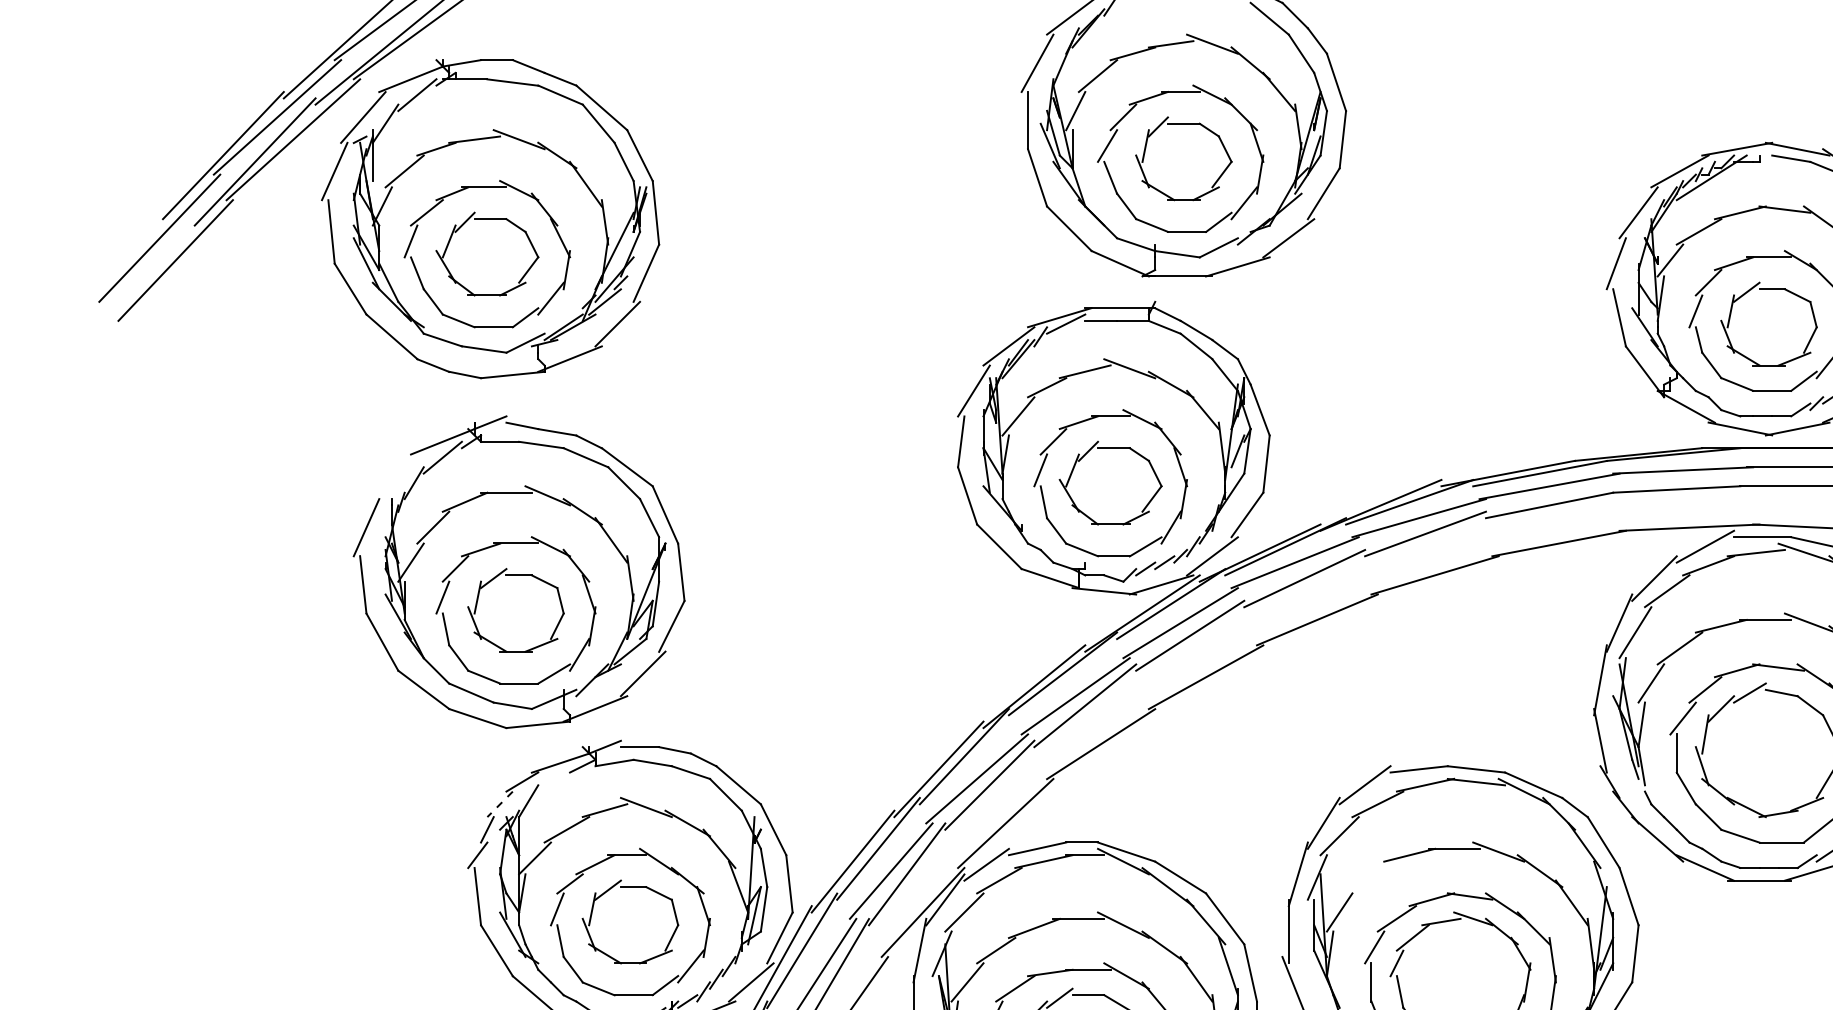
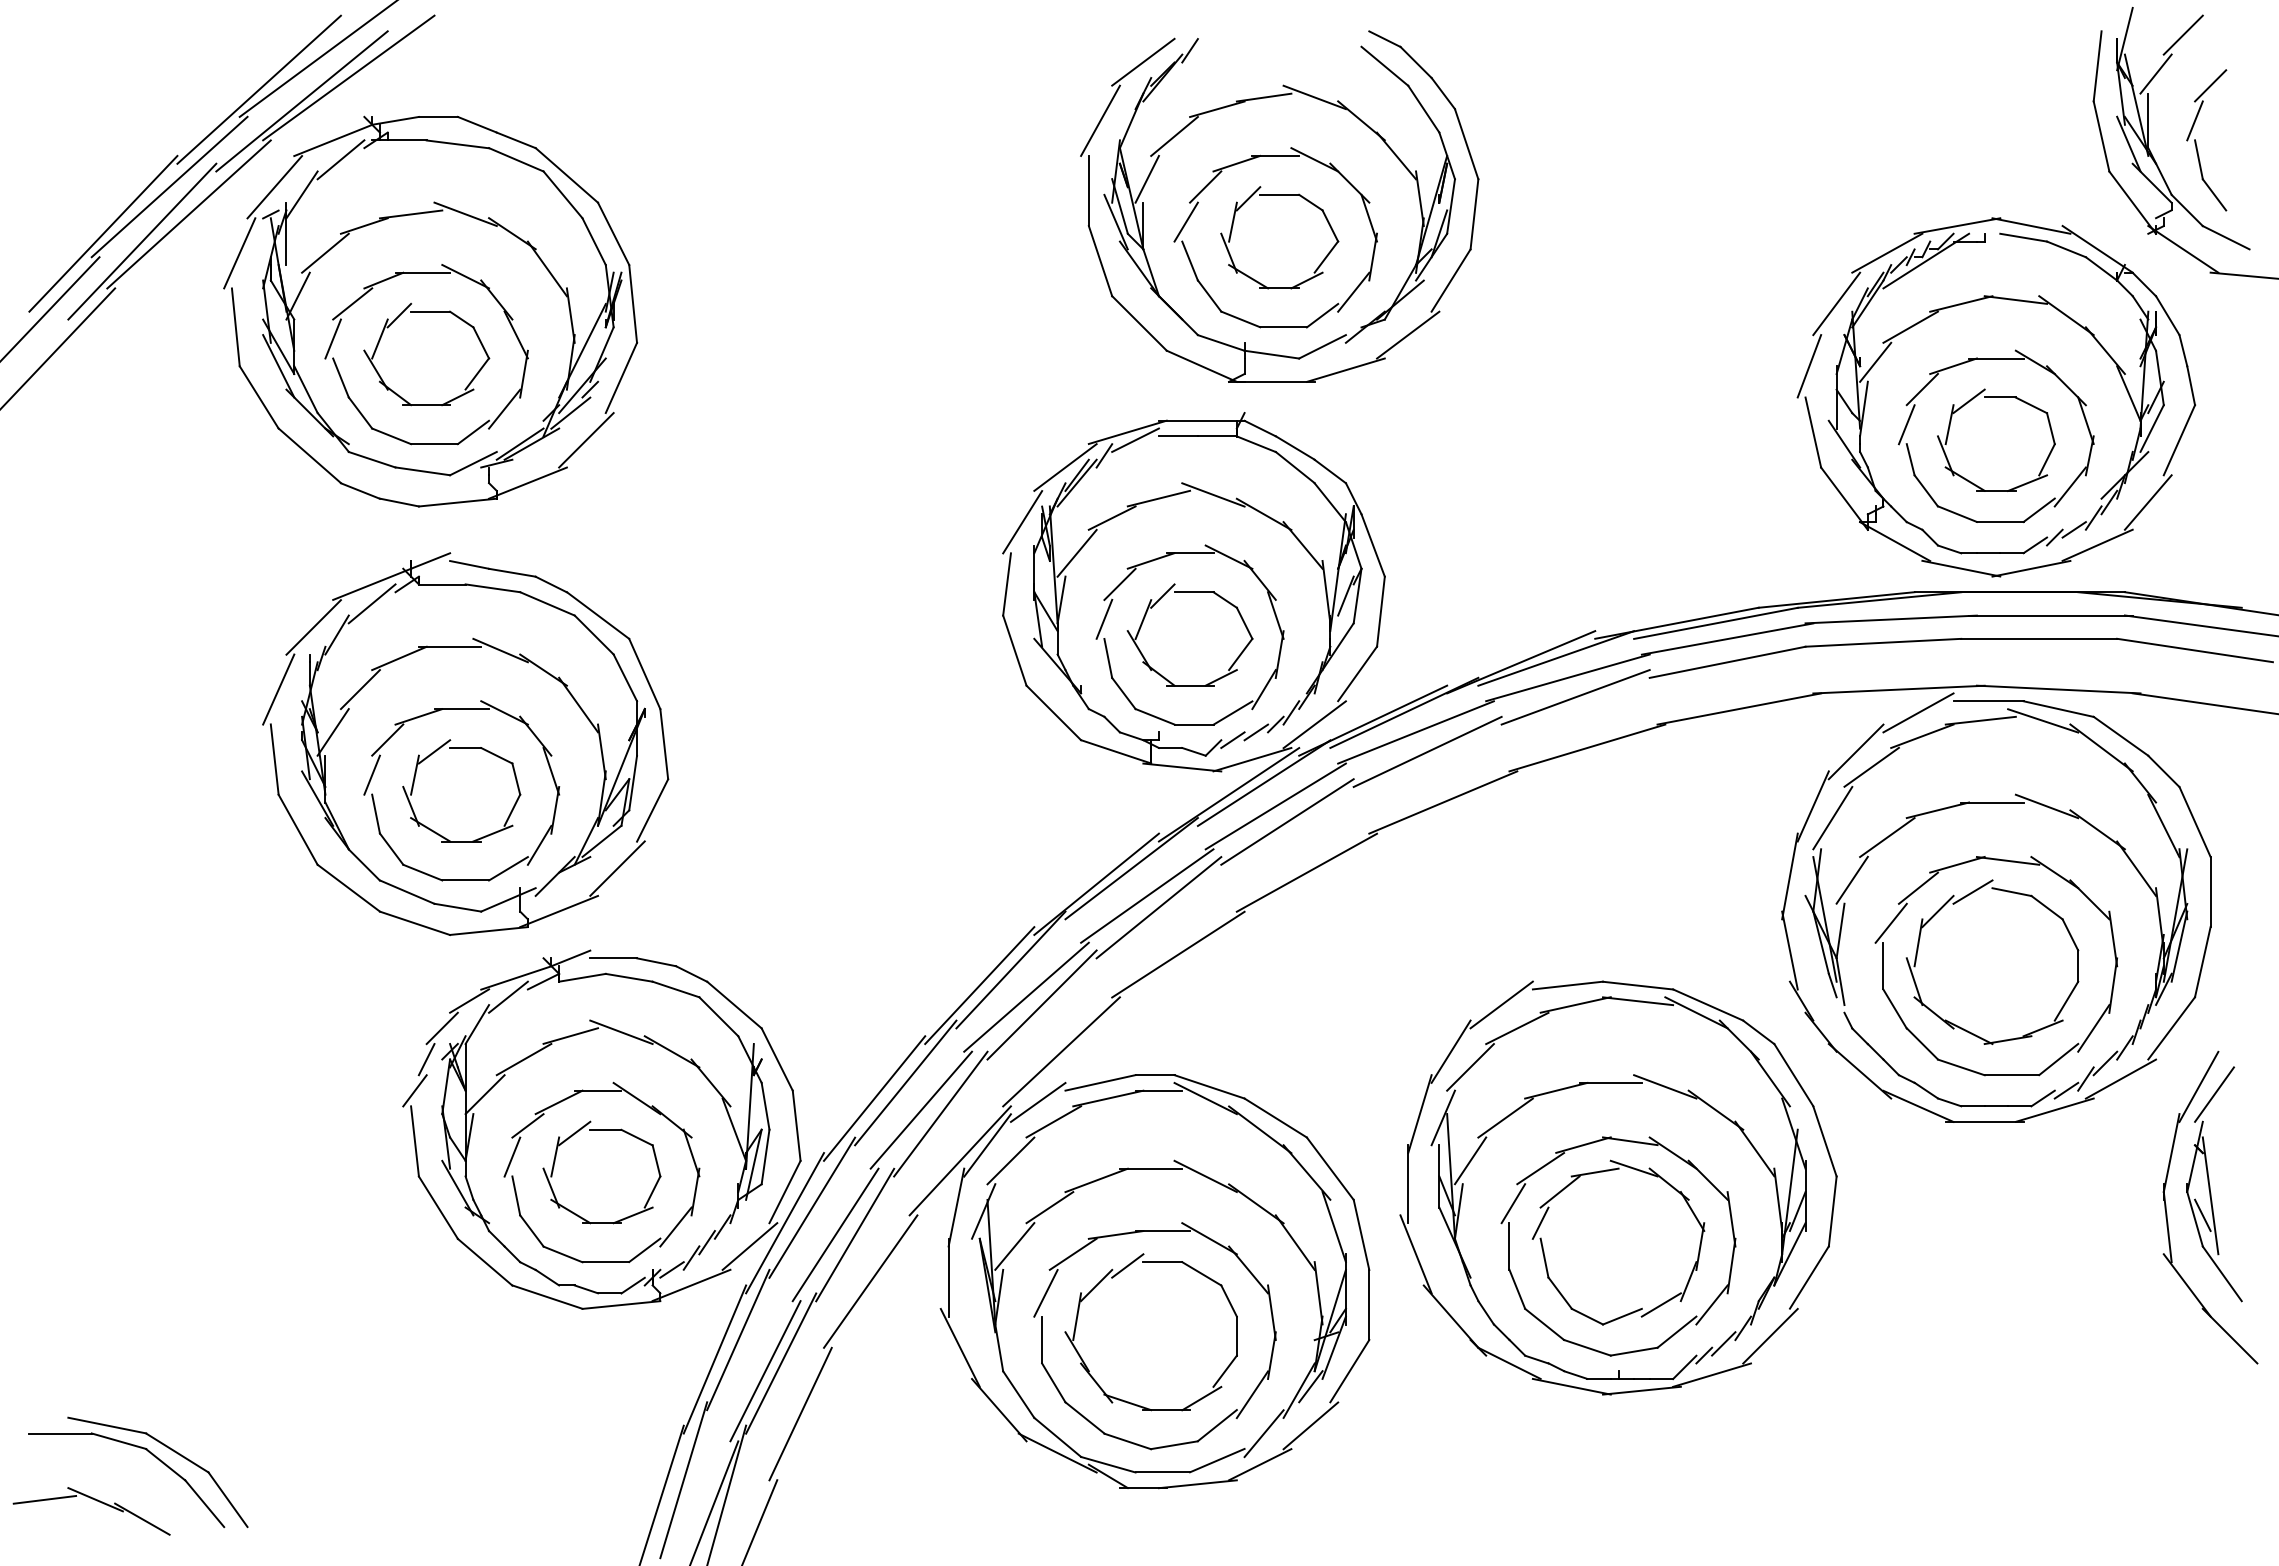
line: (394, 477) -> (313, 627), added
line: (554, 778) -> (508, 996), added
line: (499, 804) -> (441, 1028), dashed -> solid
line: (1368, 877) -> (1505, 1117), added

